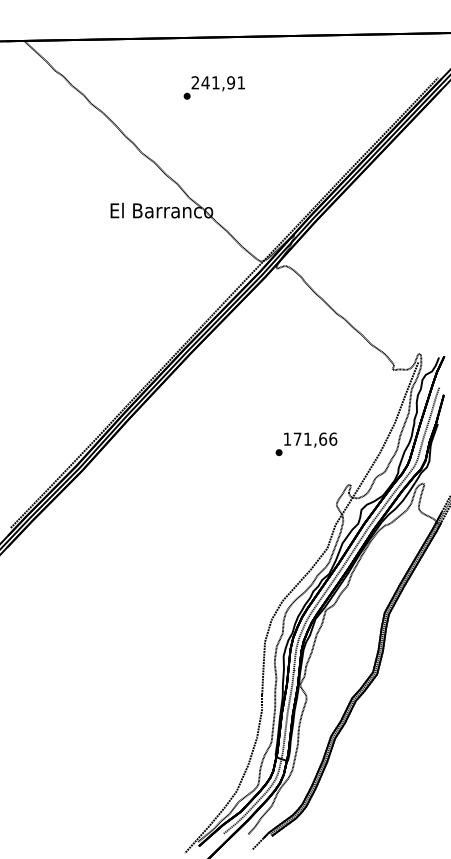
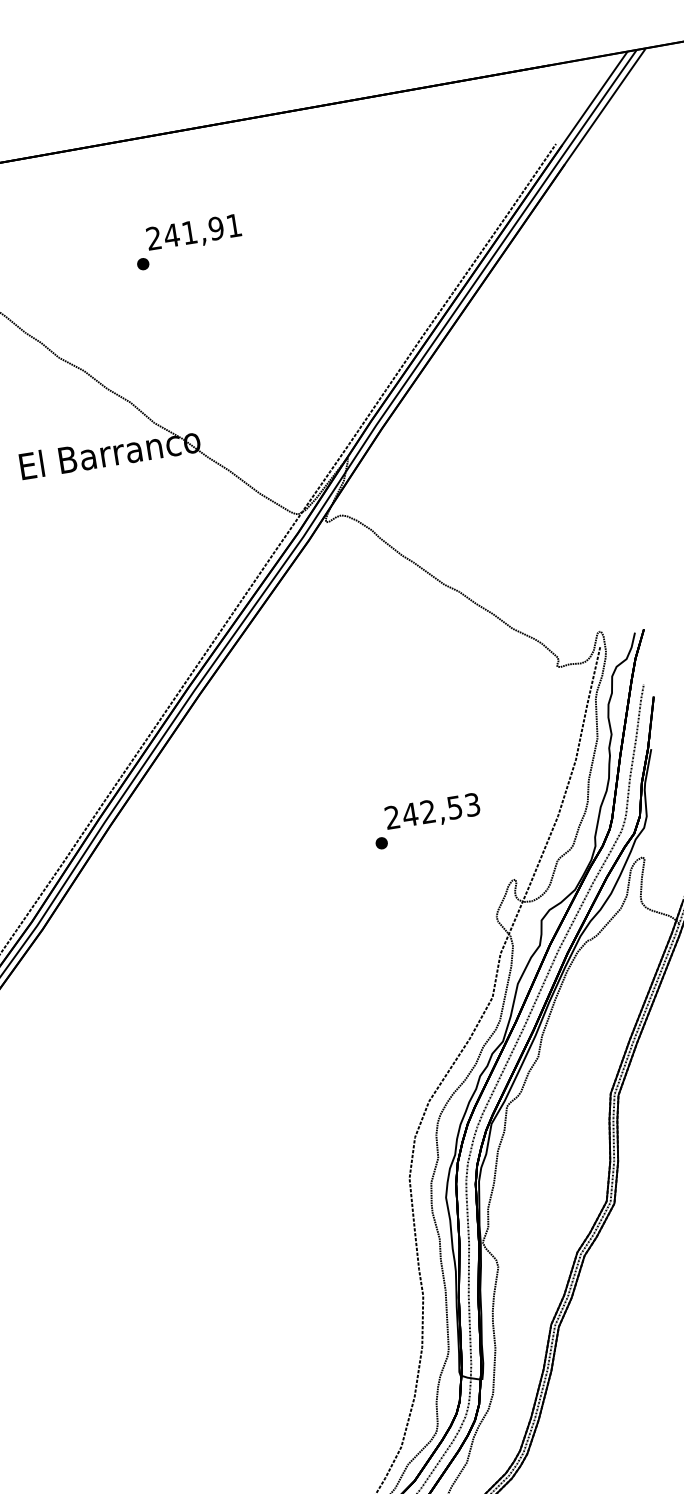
text: (213, 87) -> (186, 241), moved
text: (310, 438) -> (432, 809), 171,66 -> 242,53

